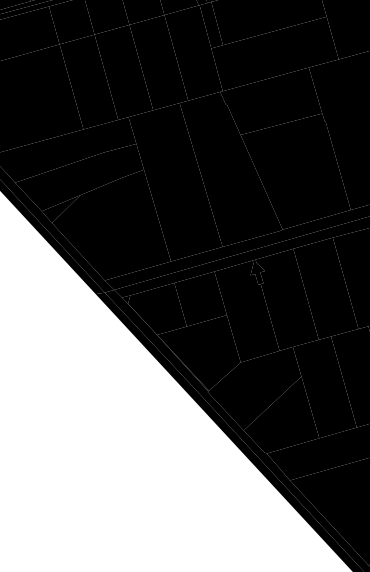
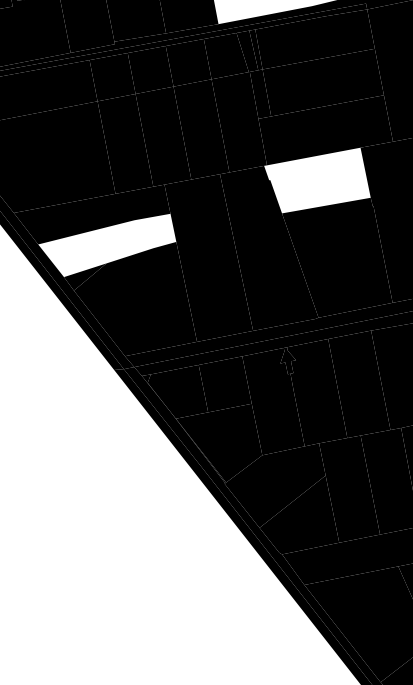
fill: (271, 101) -> (317, 180), removed
fill: (79, 178) -> (107, 245), removed

